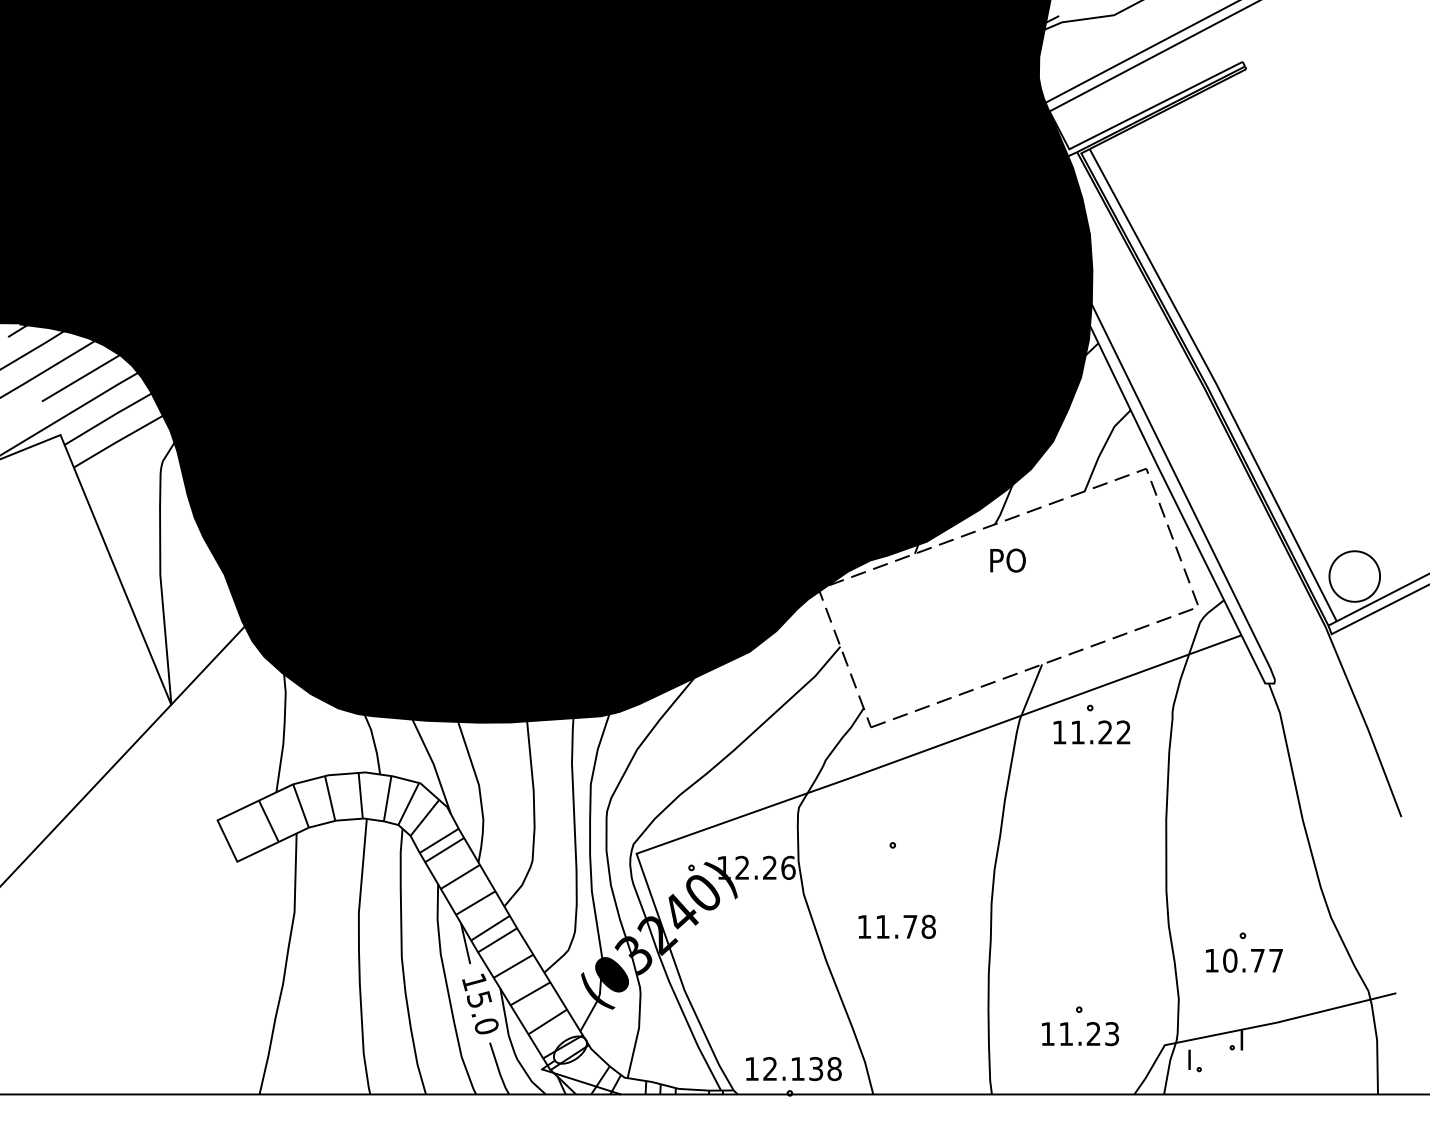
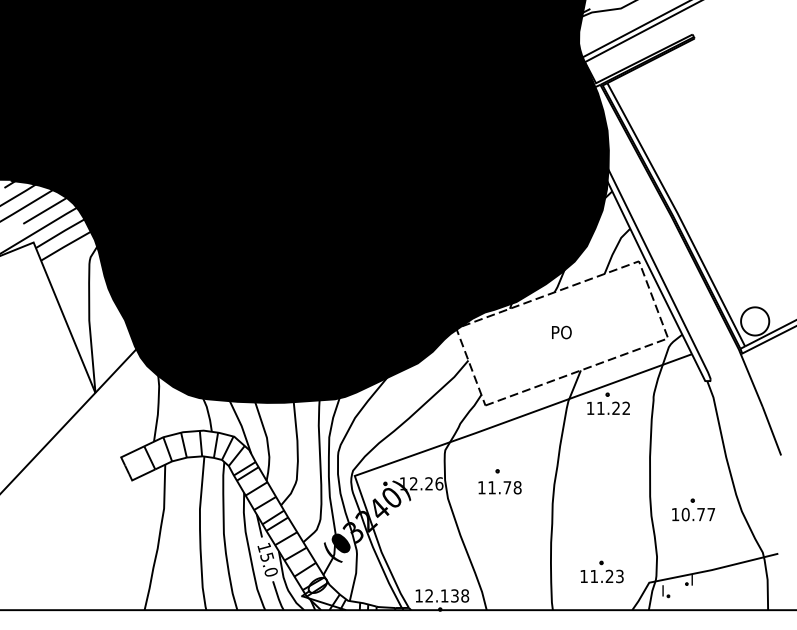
text: (1007, 560) -> (561, 332), moved
text: (896, 926) -> (499, 487), moved
part: (1244, 951) -> (693, 509), moved

